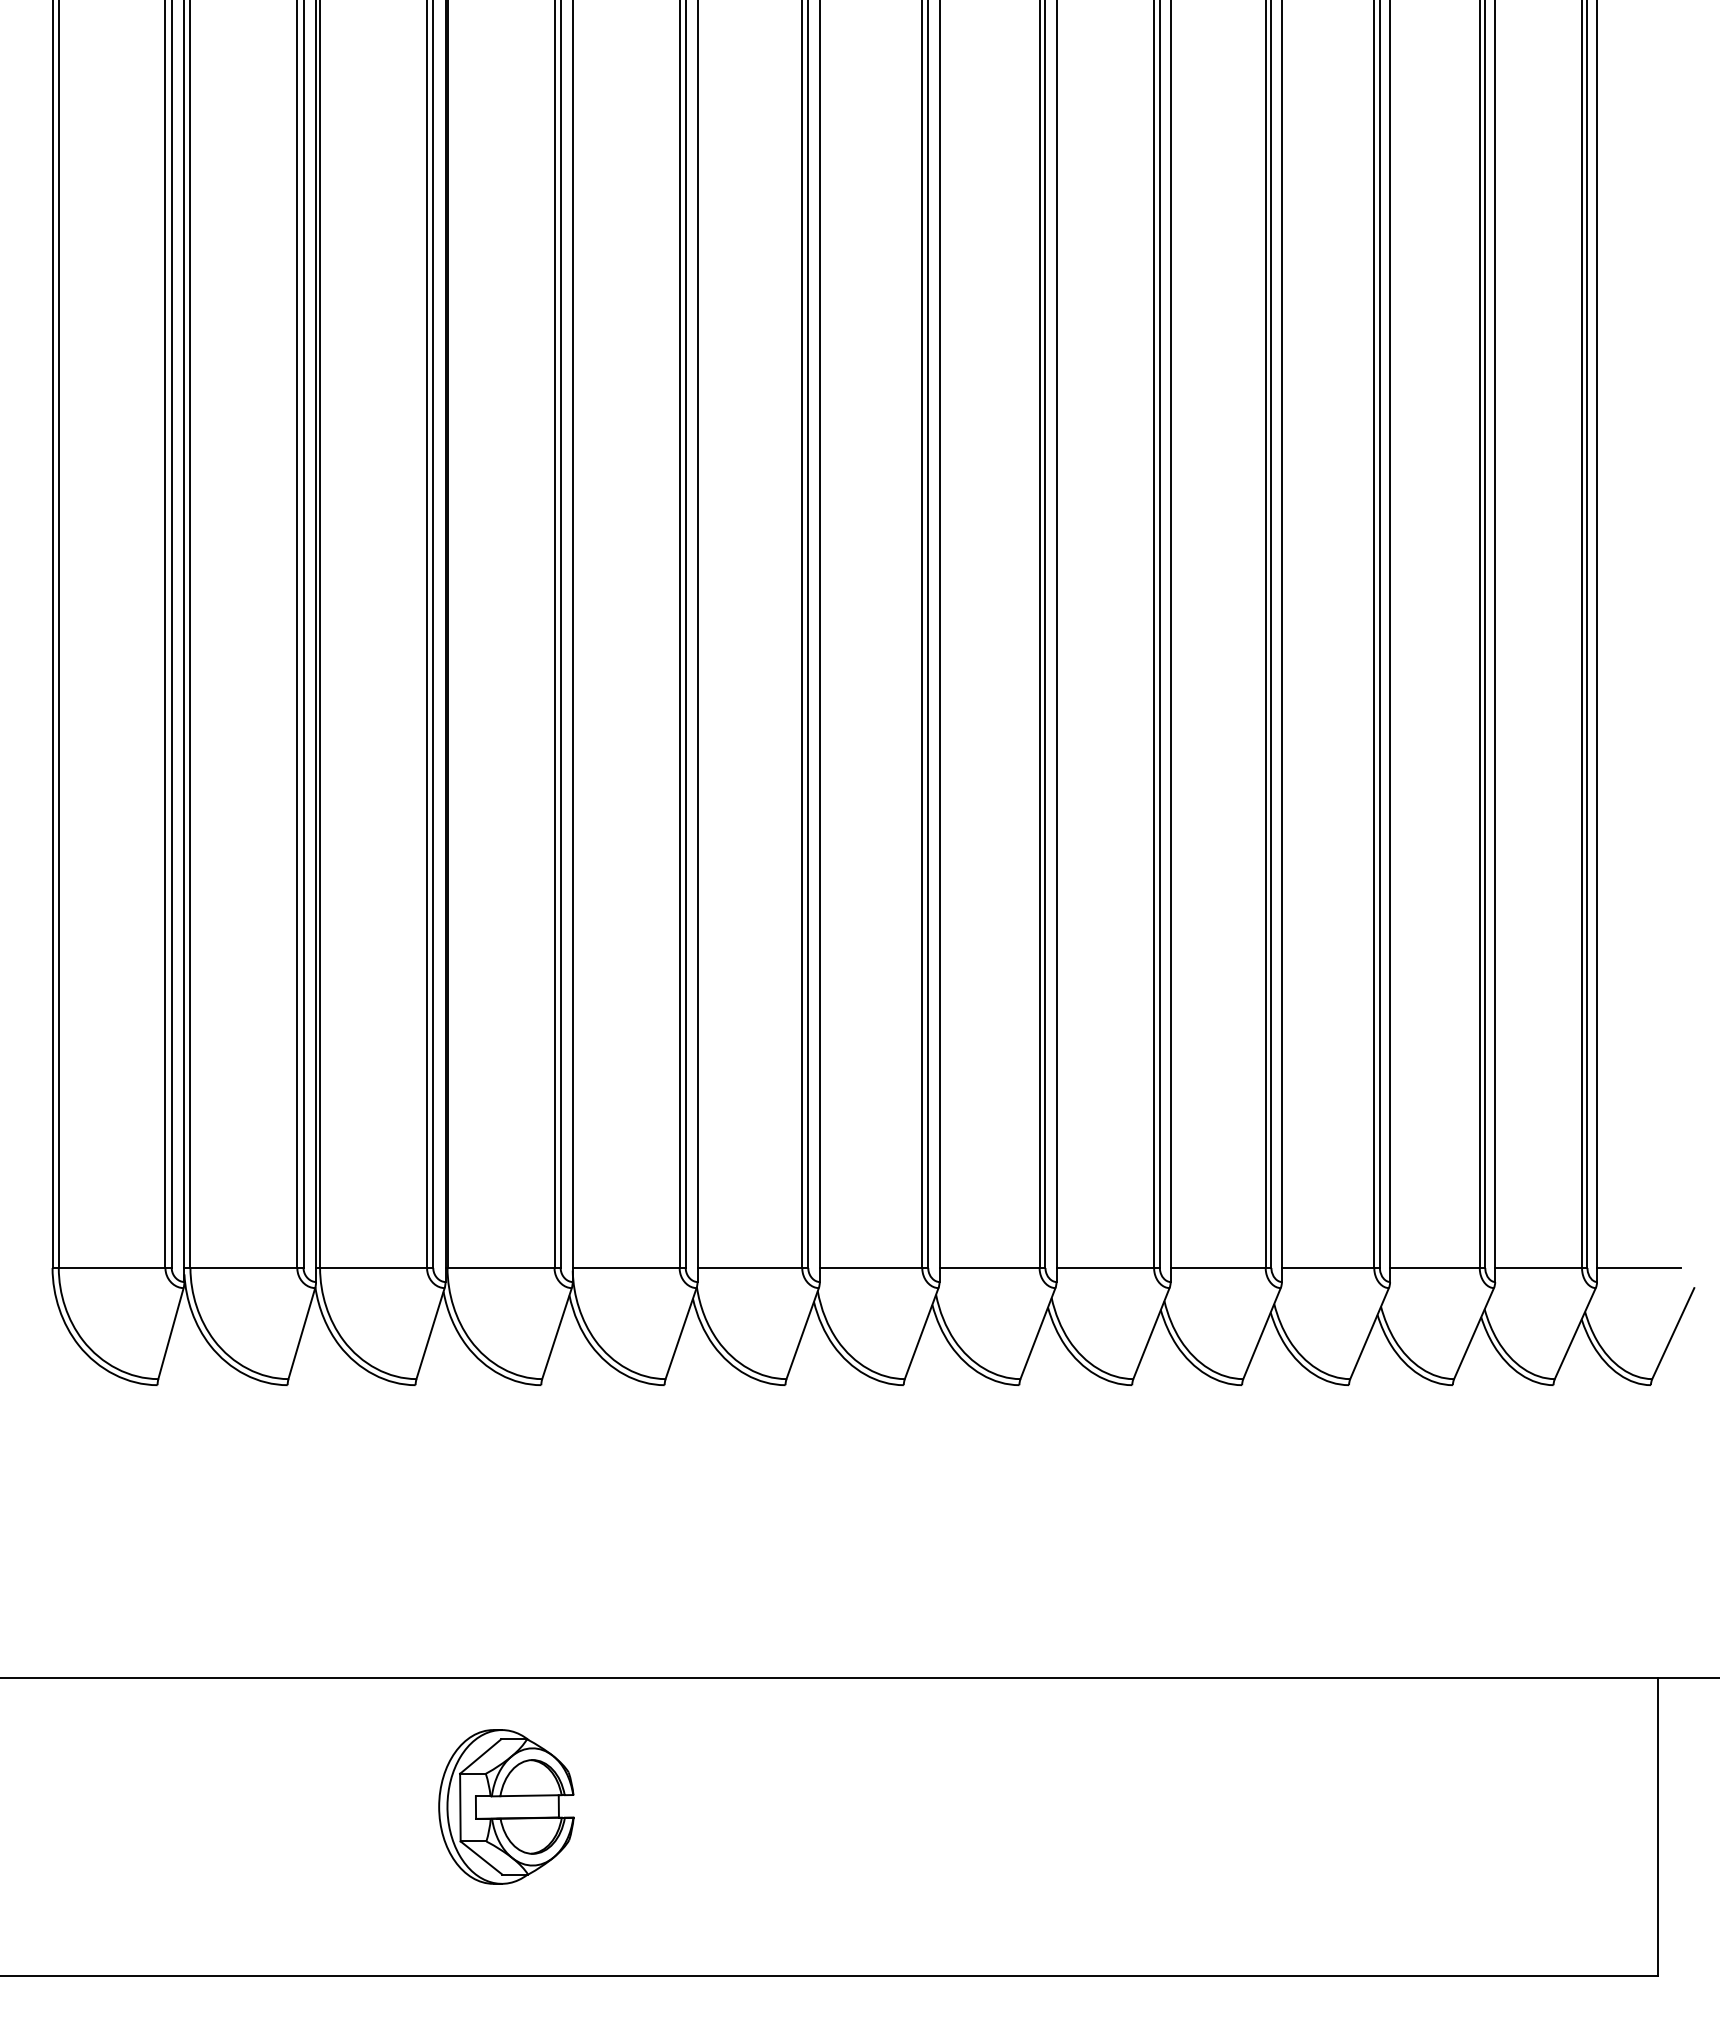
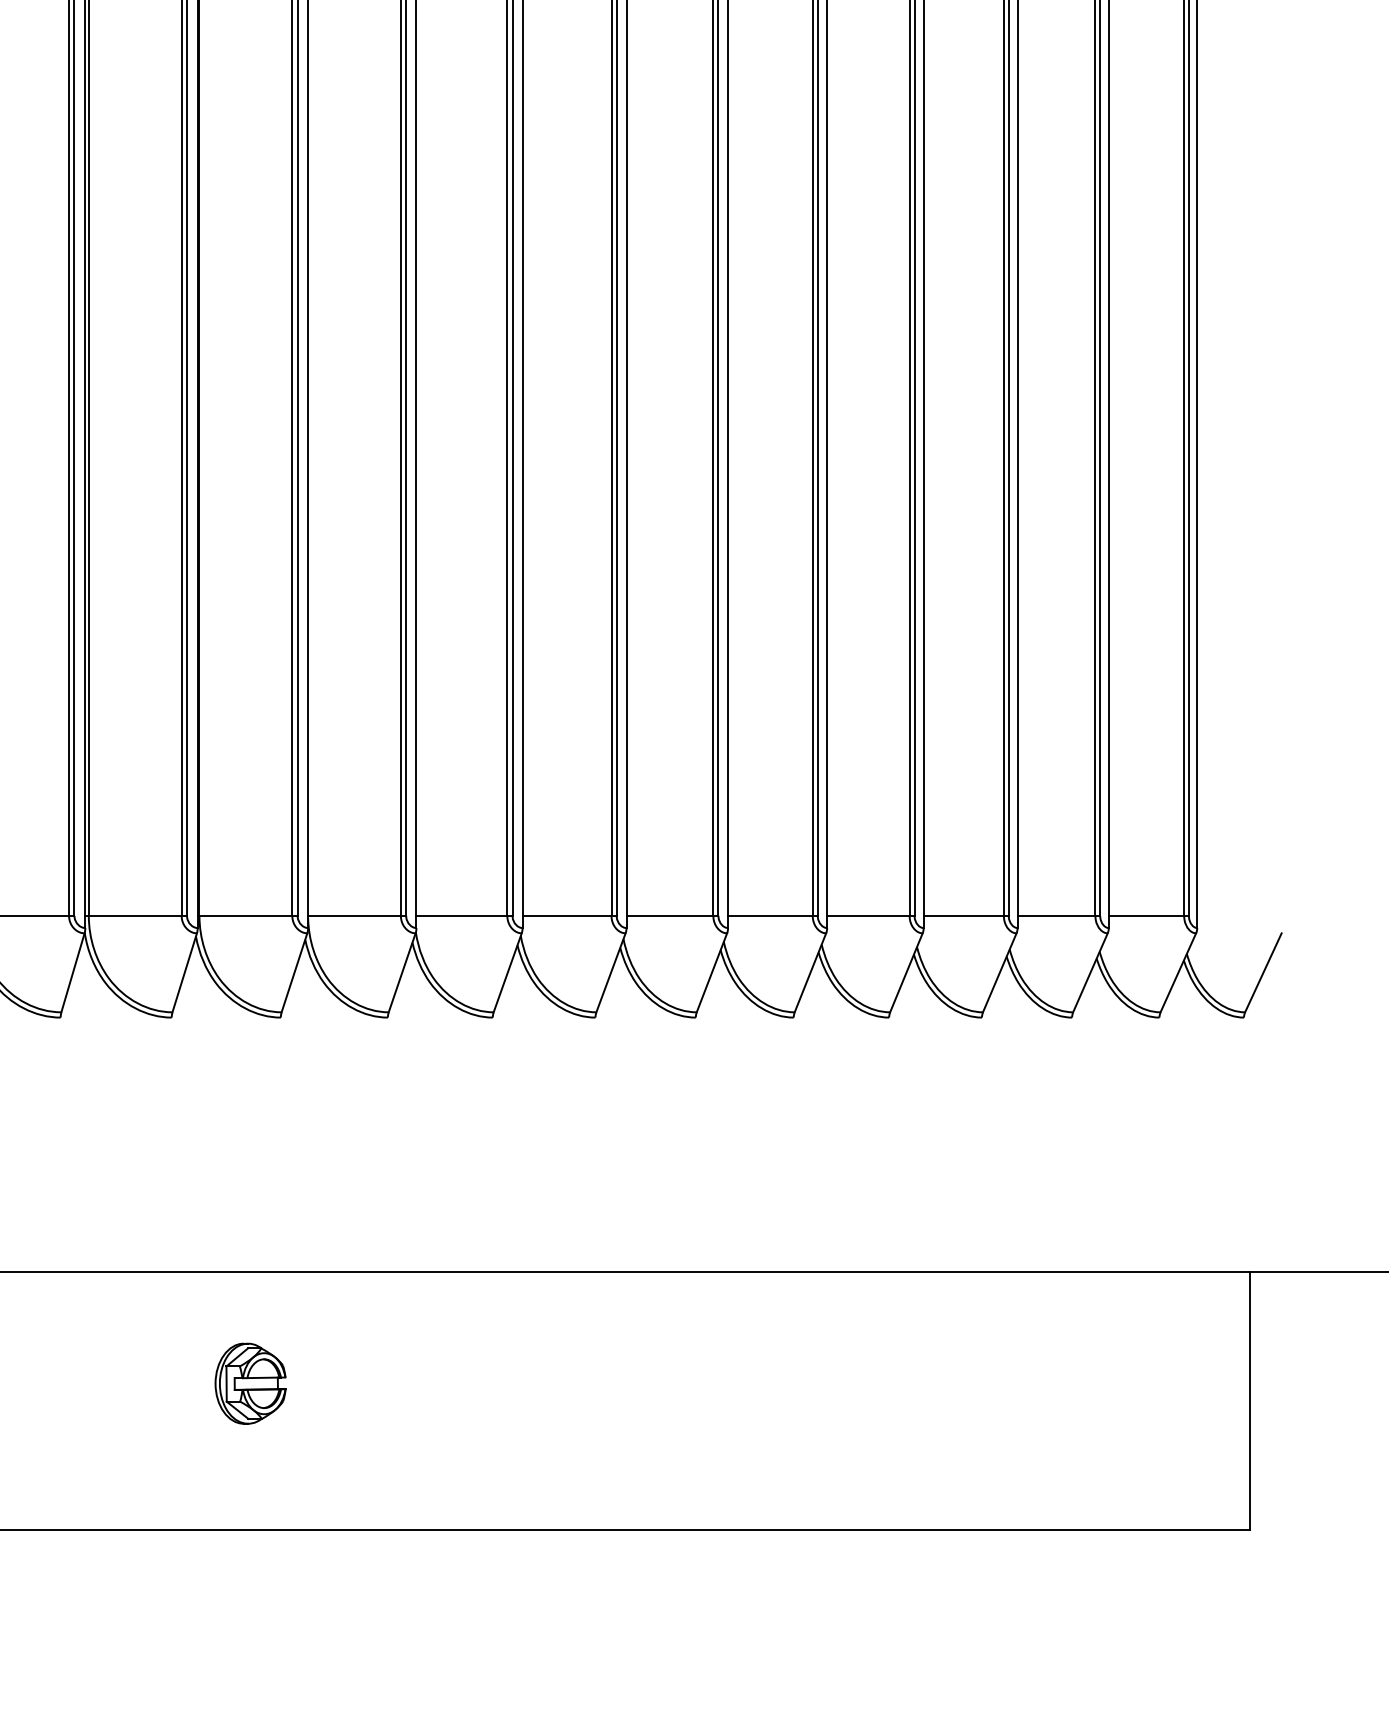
line: (1639, 1267) -> (1234, 915), removed
part: (506, 1806) -> (250, 1383), size x0.6

